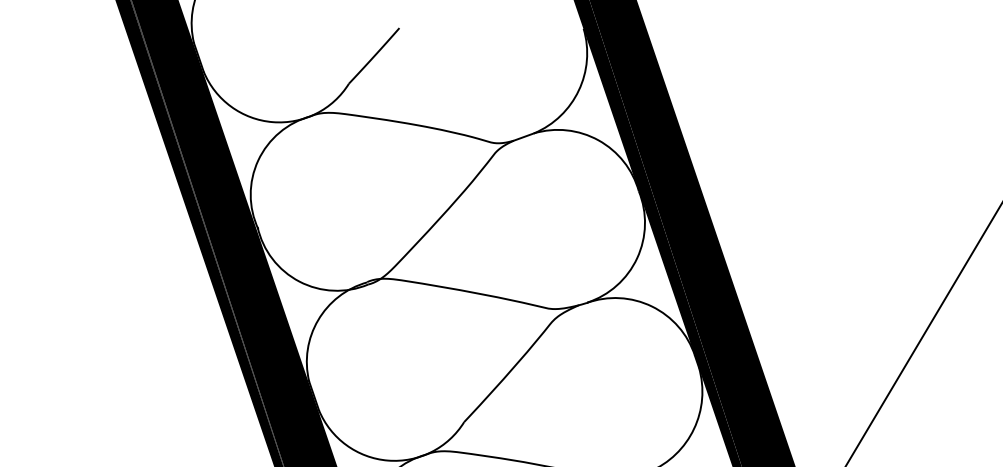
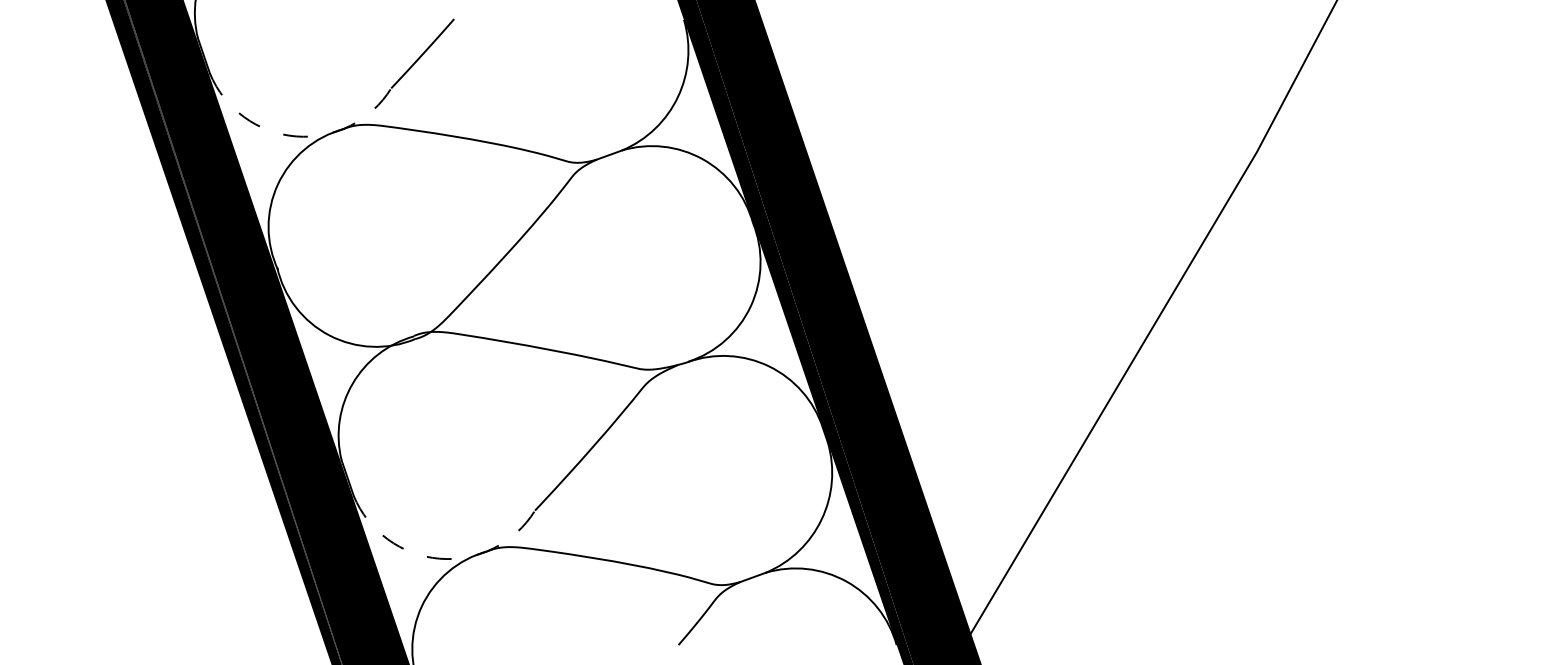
arc: (273, 122) -> (296, 136), solid -> dashed
arc: (387, 460) -> (439, 558), solid -> dashed

